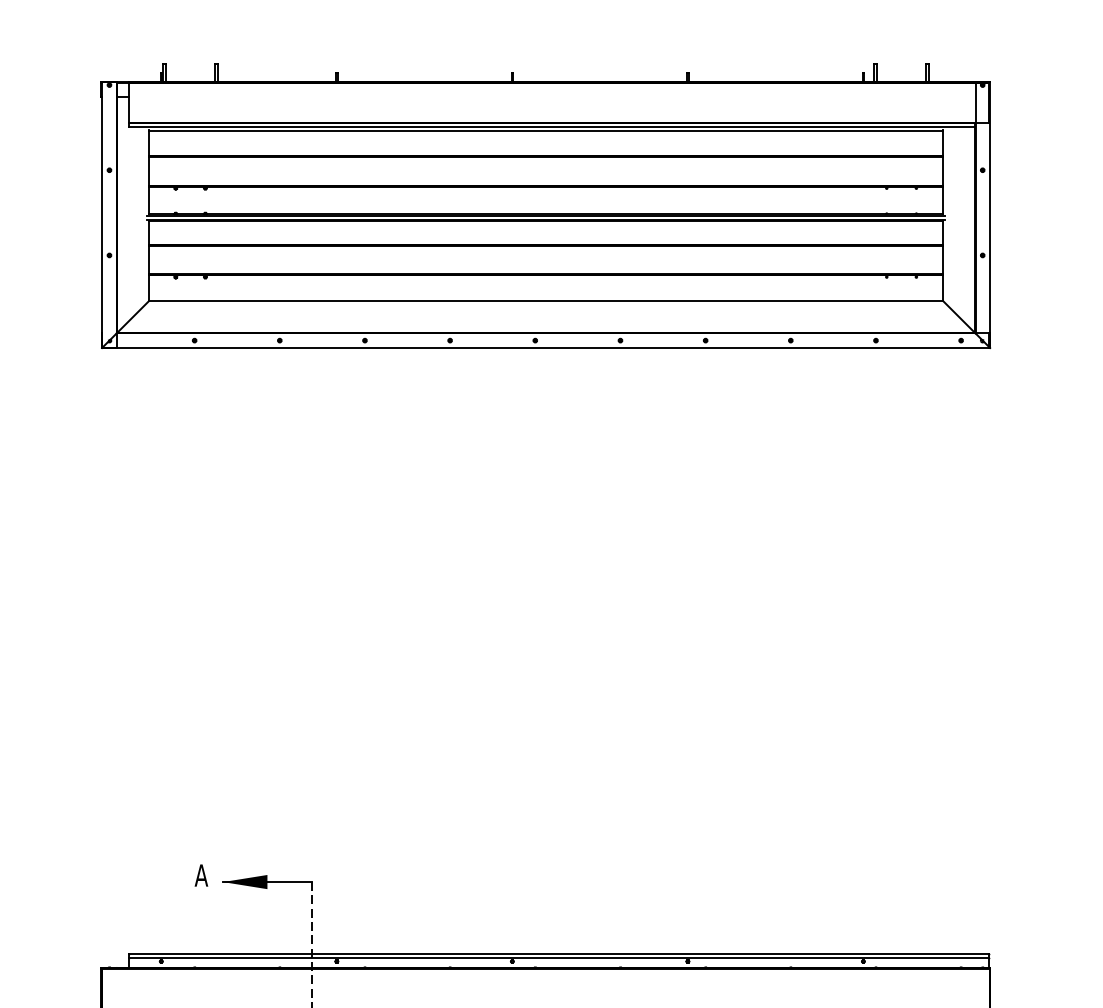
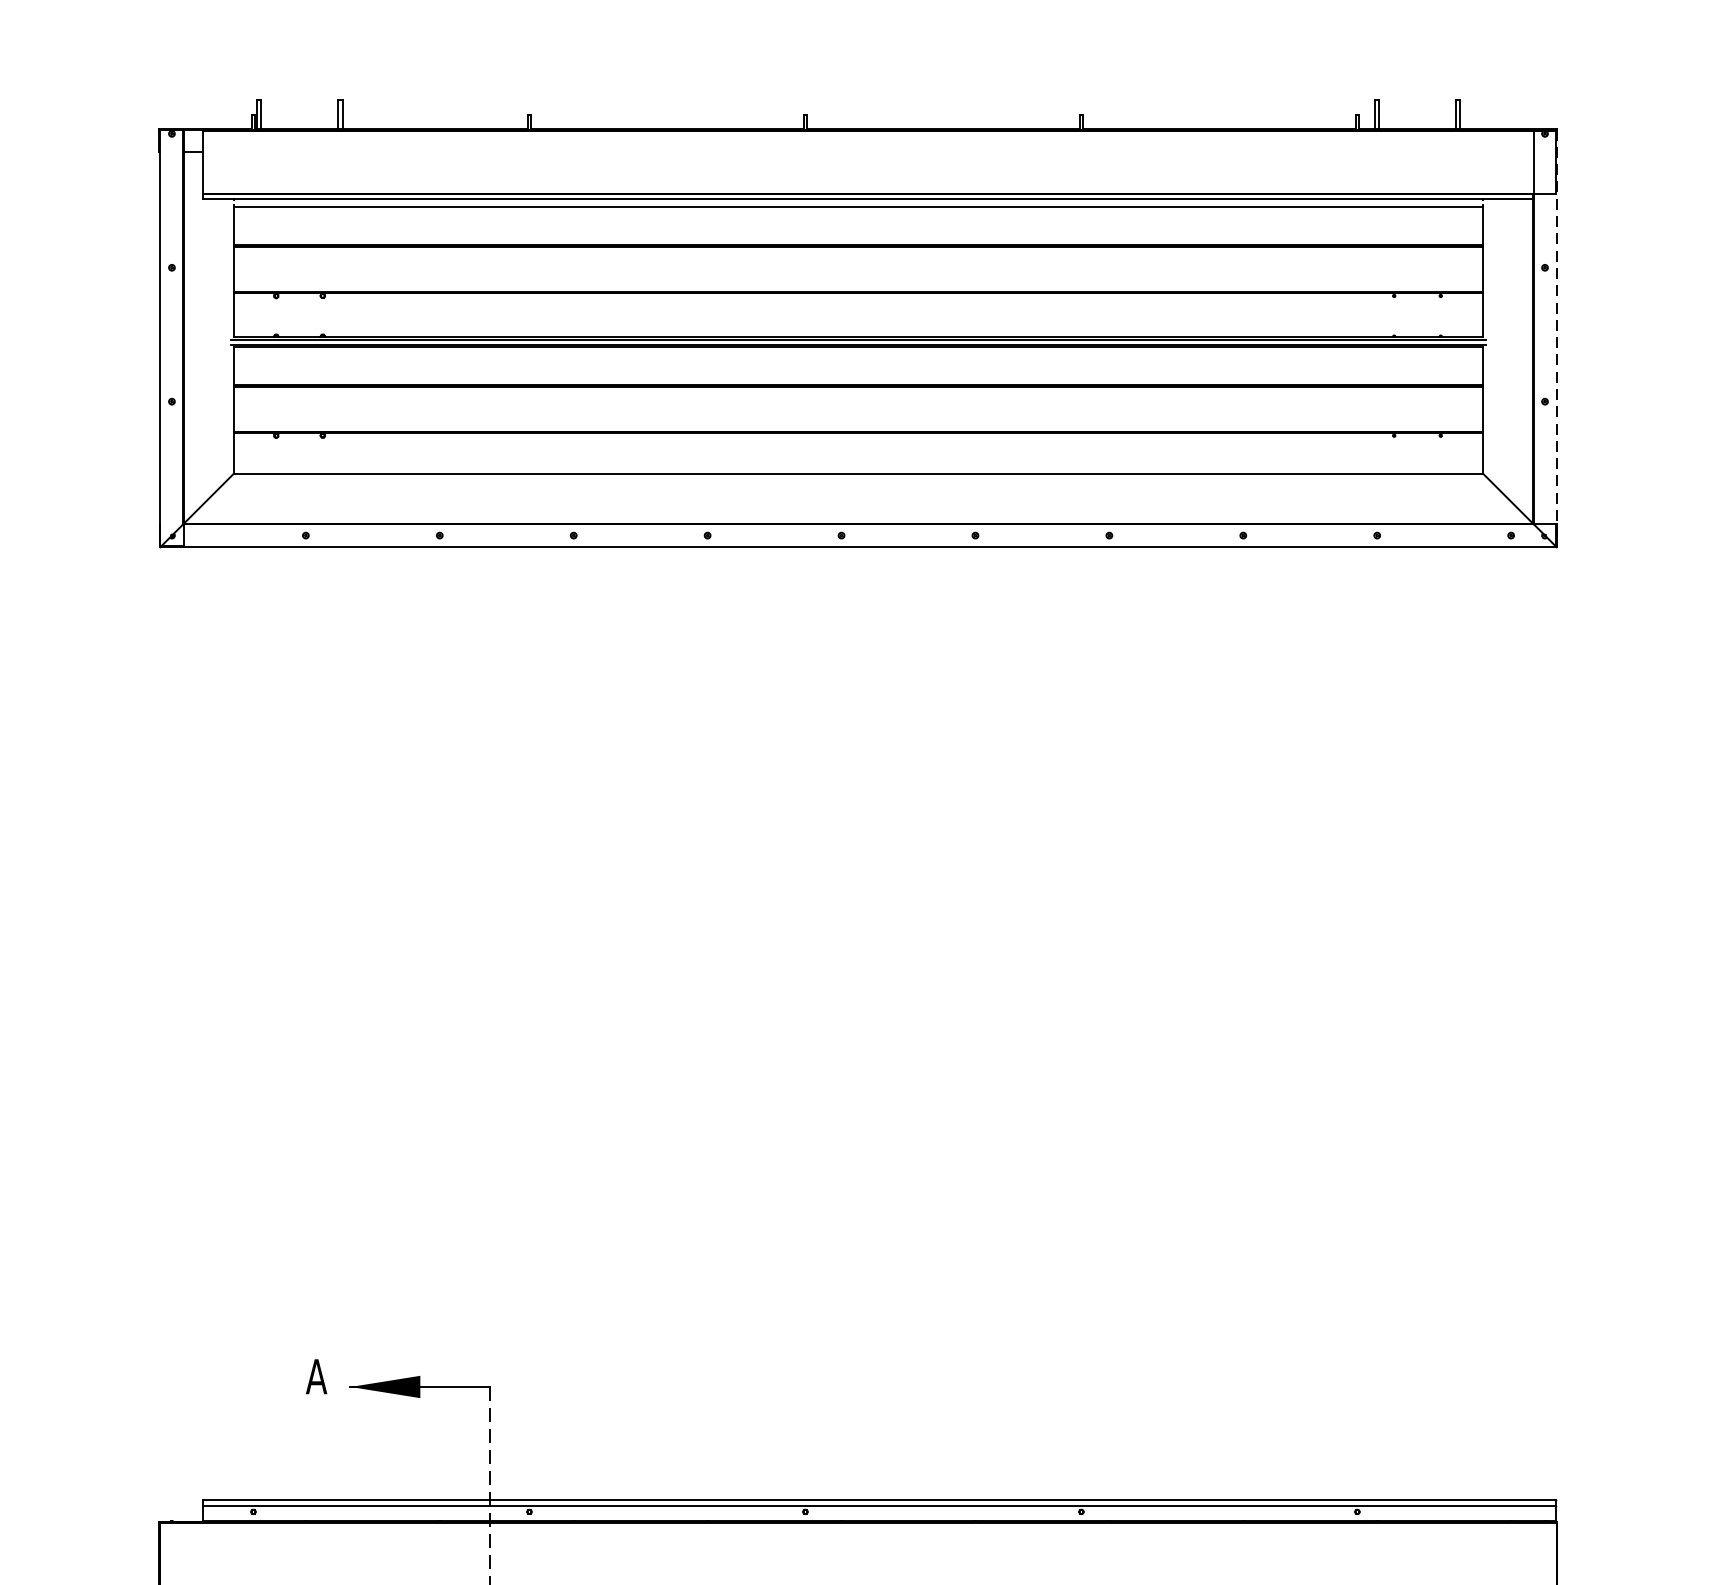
line: (990, 215) -> (1557, 338), solid -> dashed

